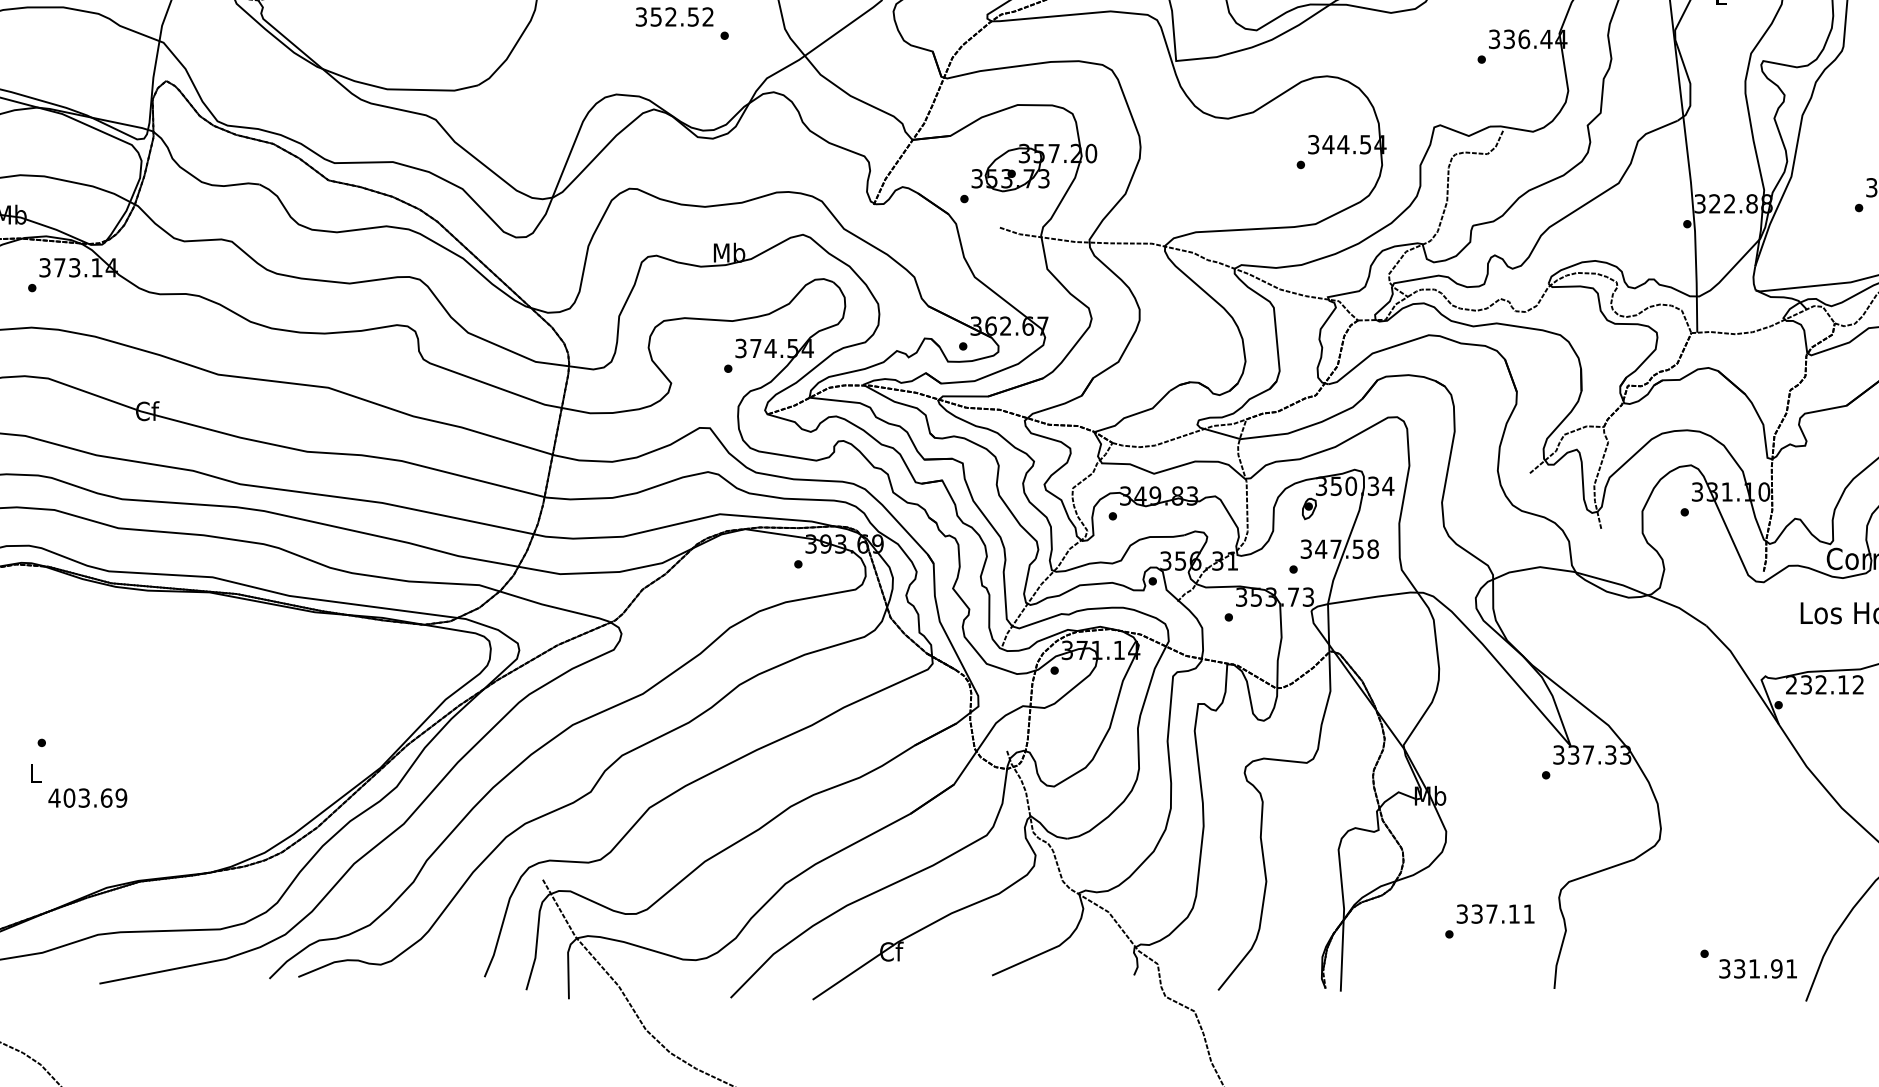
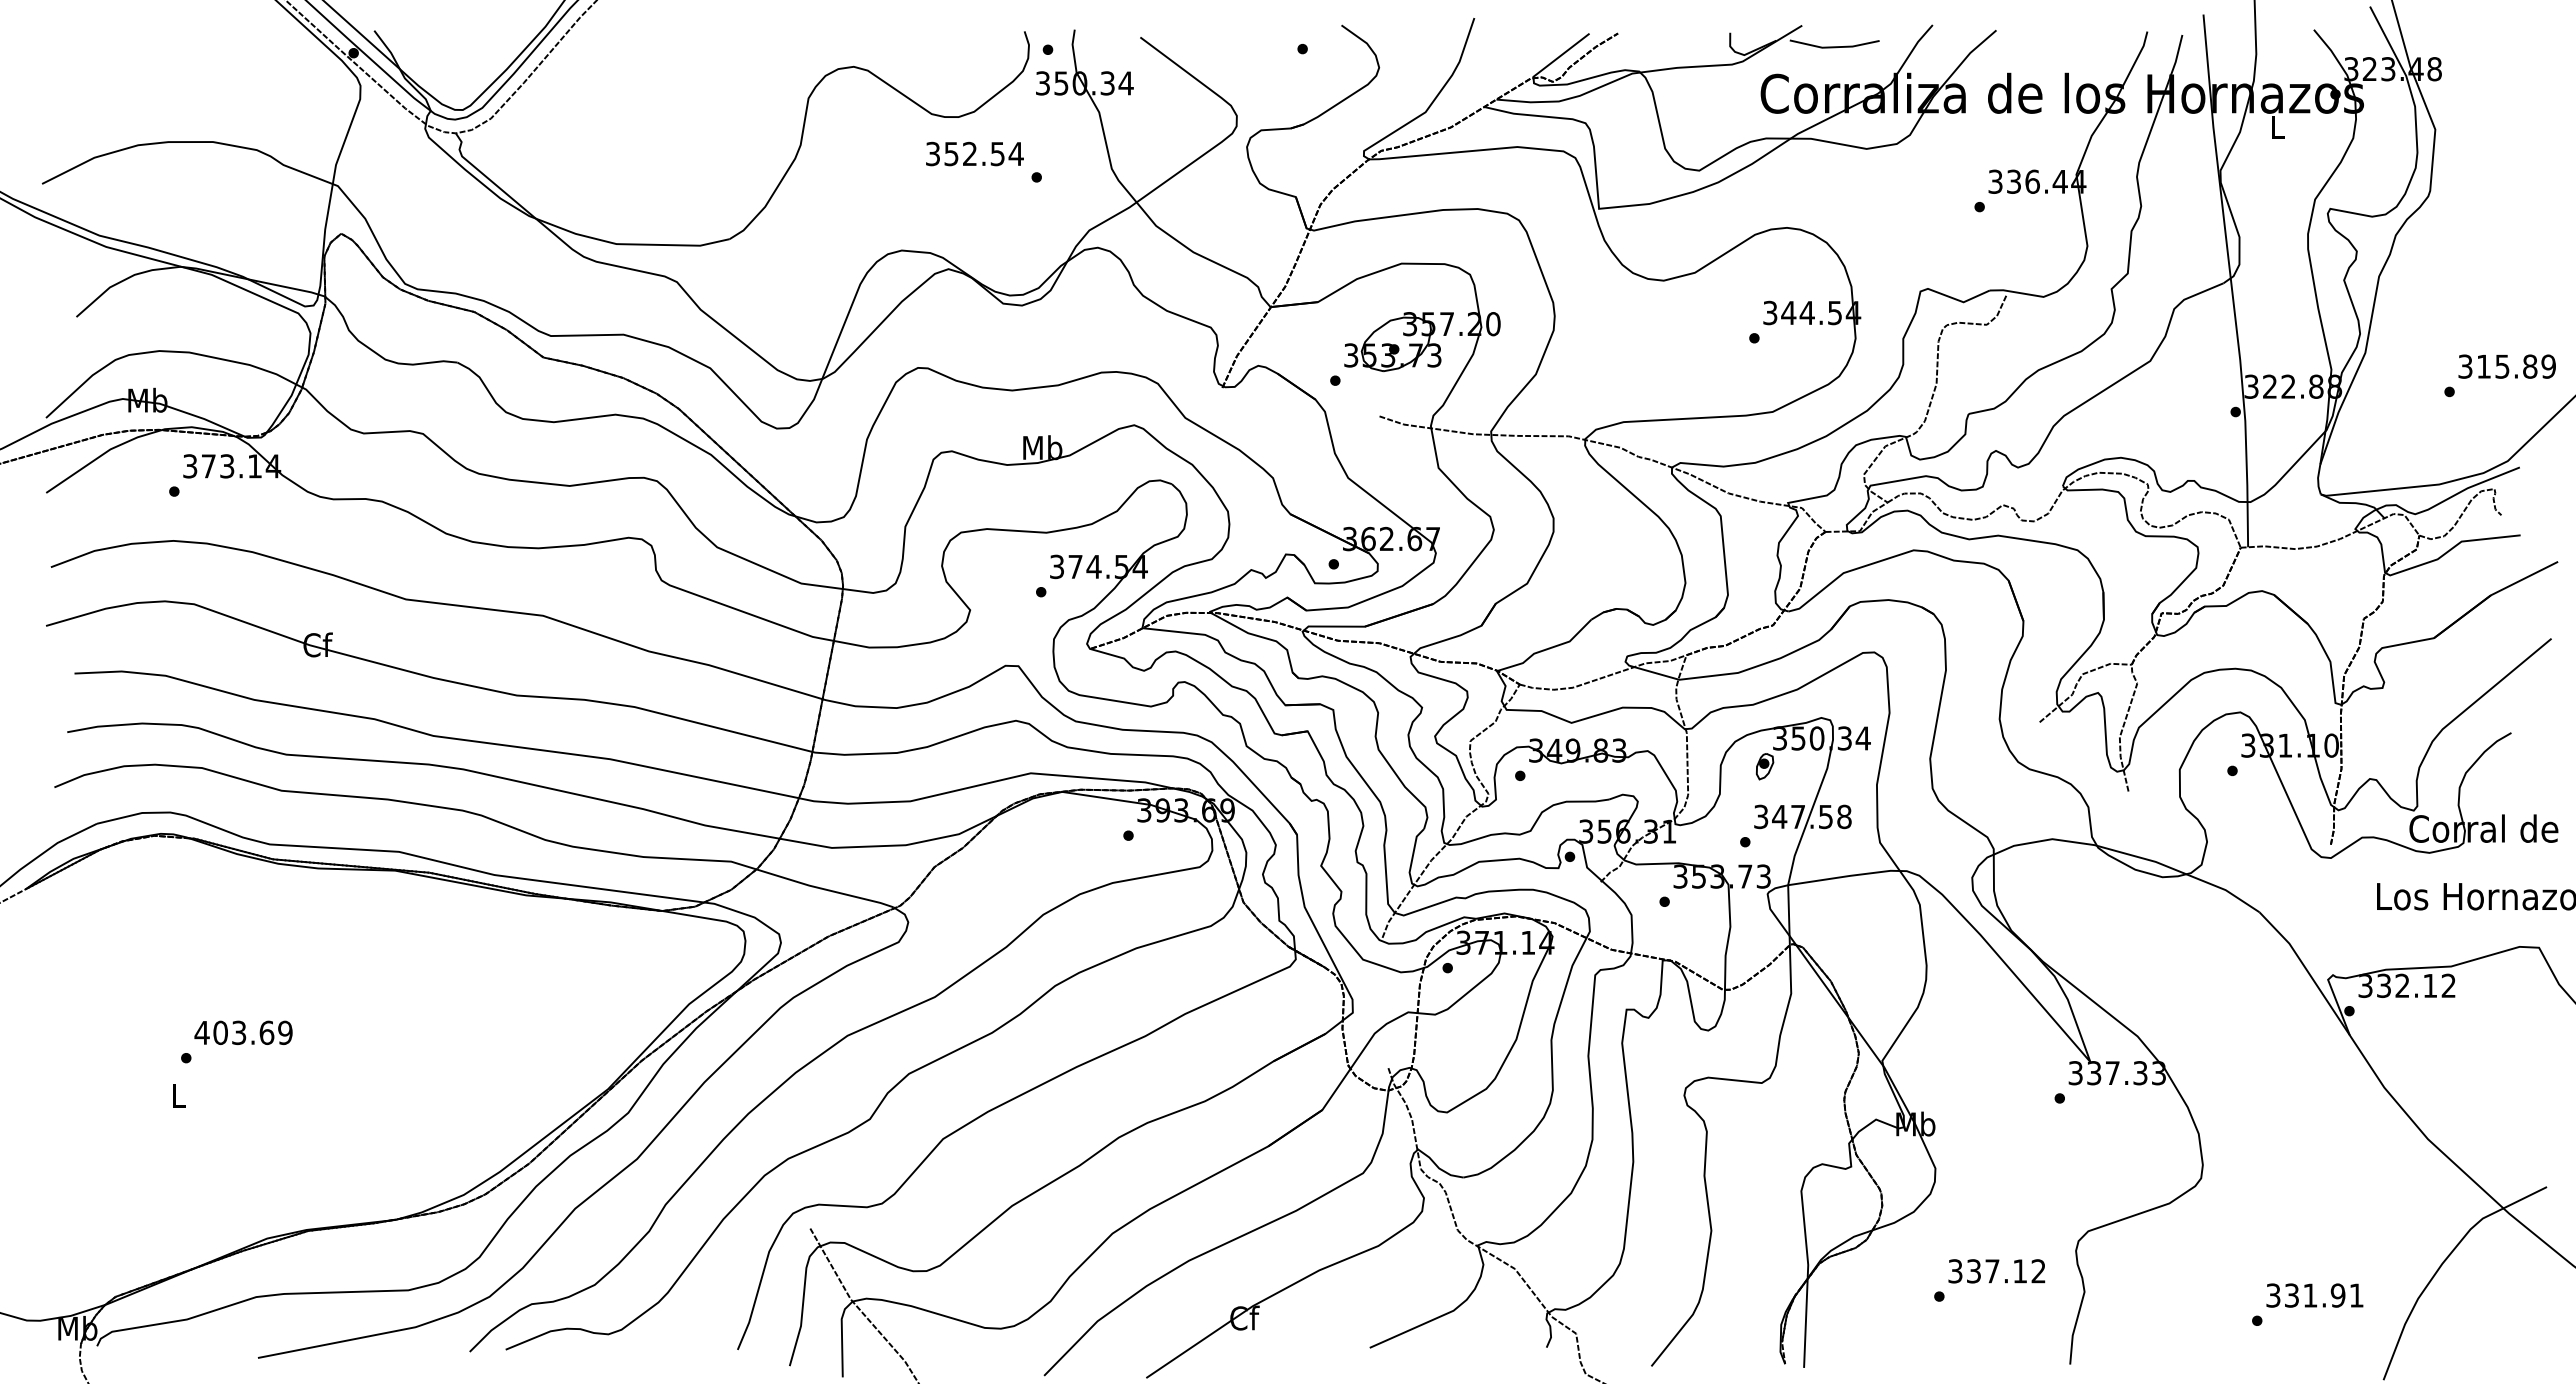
text: (707, 16) -> (1015, 153), 352.52 -> 352.54
text: (1791, 685) -> (2365, 986), 232.12 -> 332.12
text: (87, 797) -> (243, 1032), moved
text: (1528, 914) -> (2038, 1271), 337.11 -> 337.12
text: (1757, 968) -> (2314, 1295), moved

